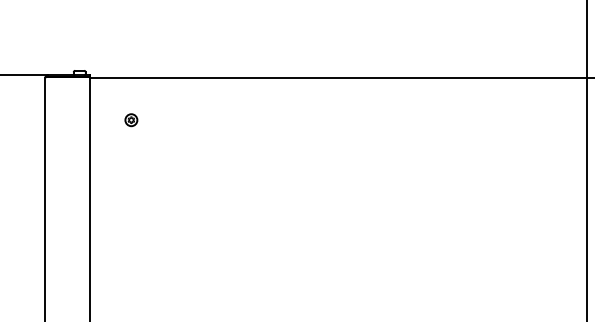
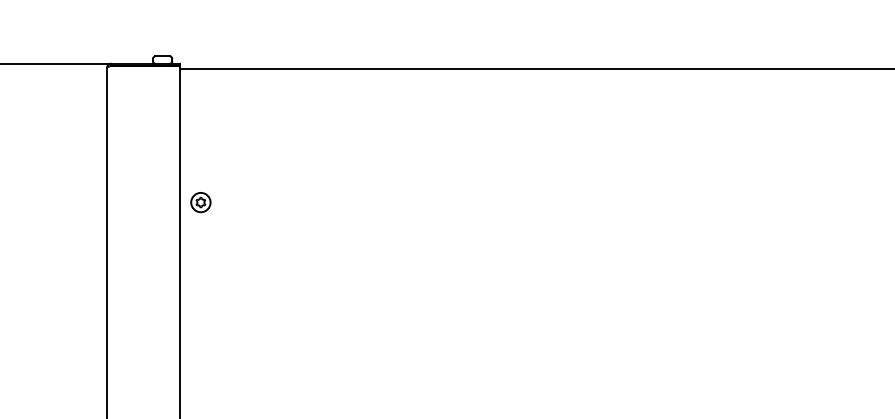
part: (131, 120) -> (201, 203), moved

